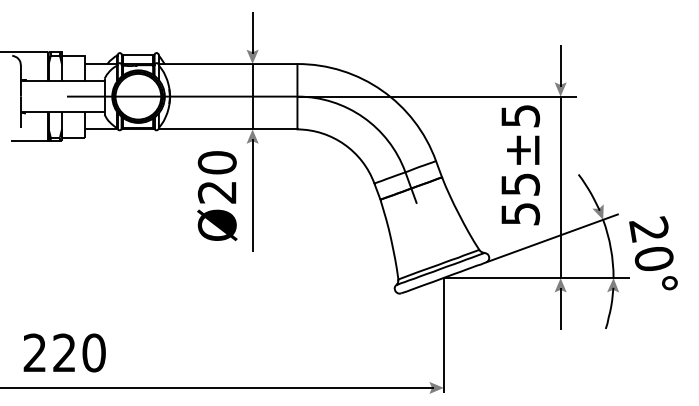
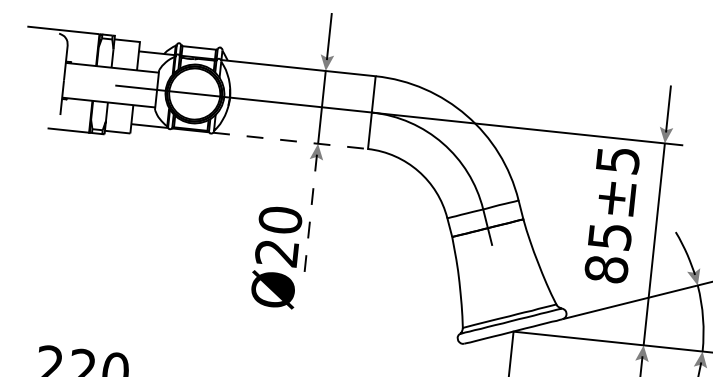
line: (227, 129) -> (290, 140), solid -> dashed
text: (217, 195) -> (276, 256), moved
line: (252, 195) -> (310, 217), solid -> dashed
text: (520, 213) -> (606, 268), 55±5 -> 85±5

